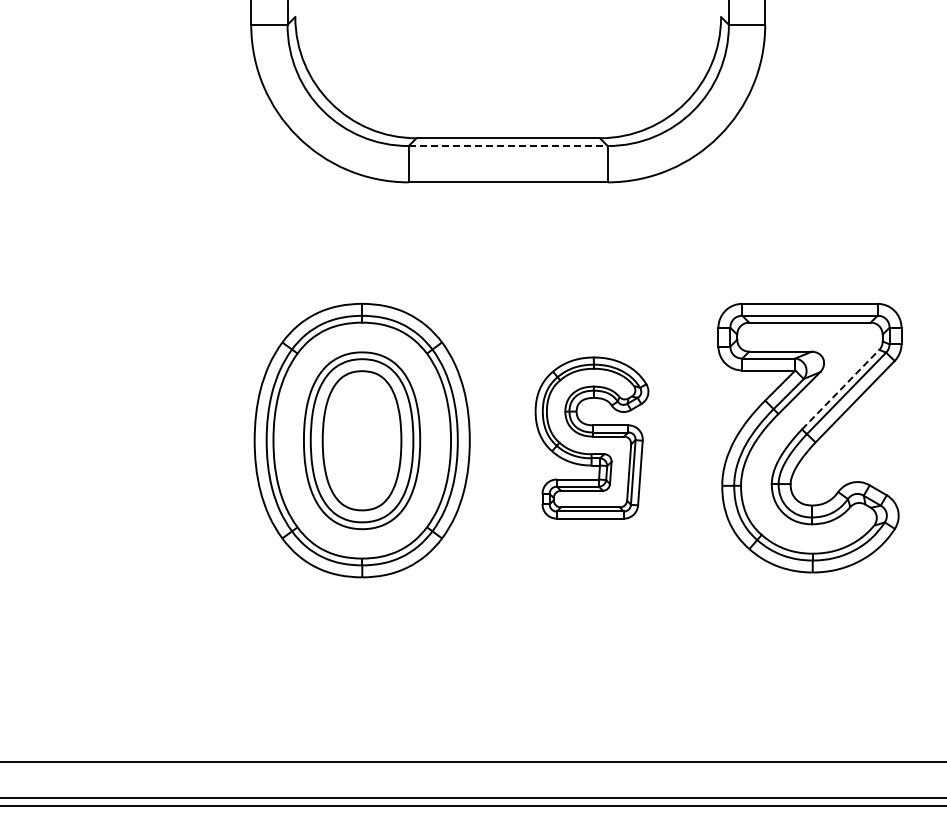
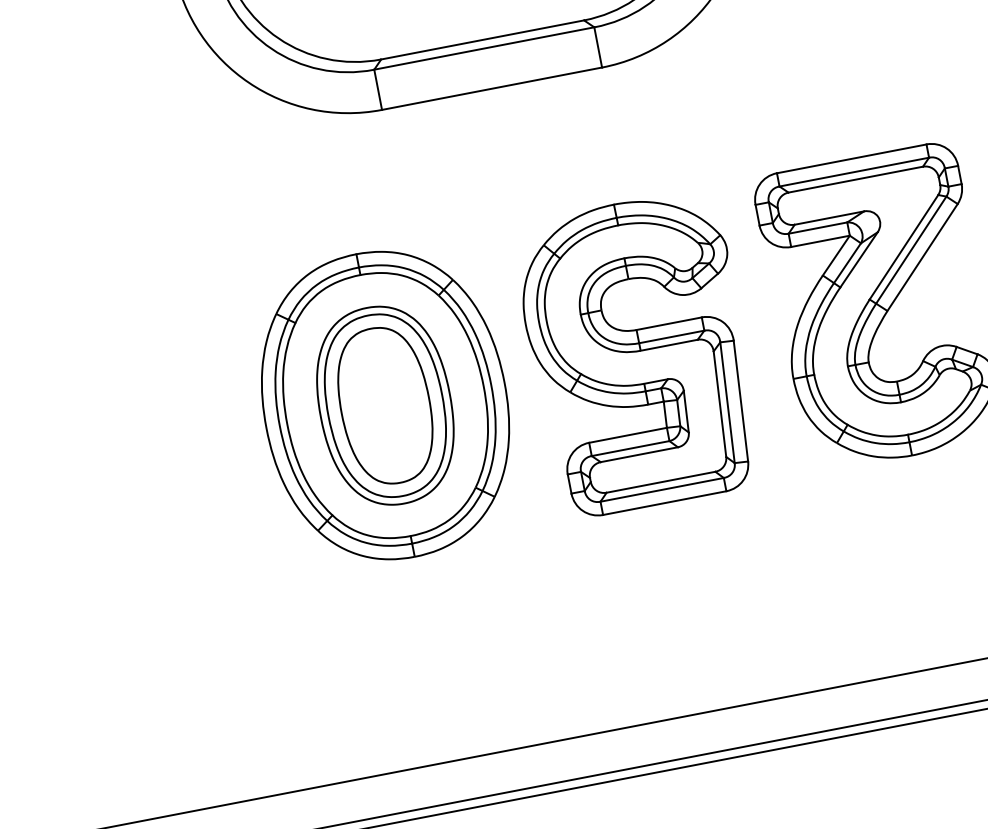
line: (508, 146) -> (484, 49), dashed -> solid
line: (841, 389) -> (904, 246), dashed -> solid
part: (591, 437) -> (638, 353), size x1.67

